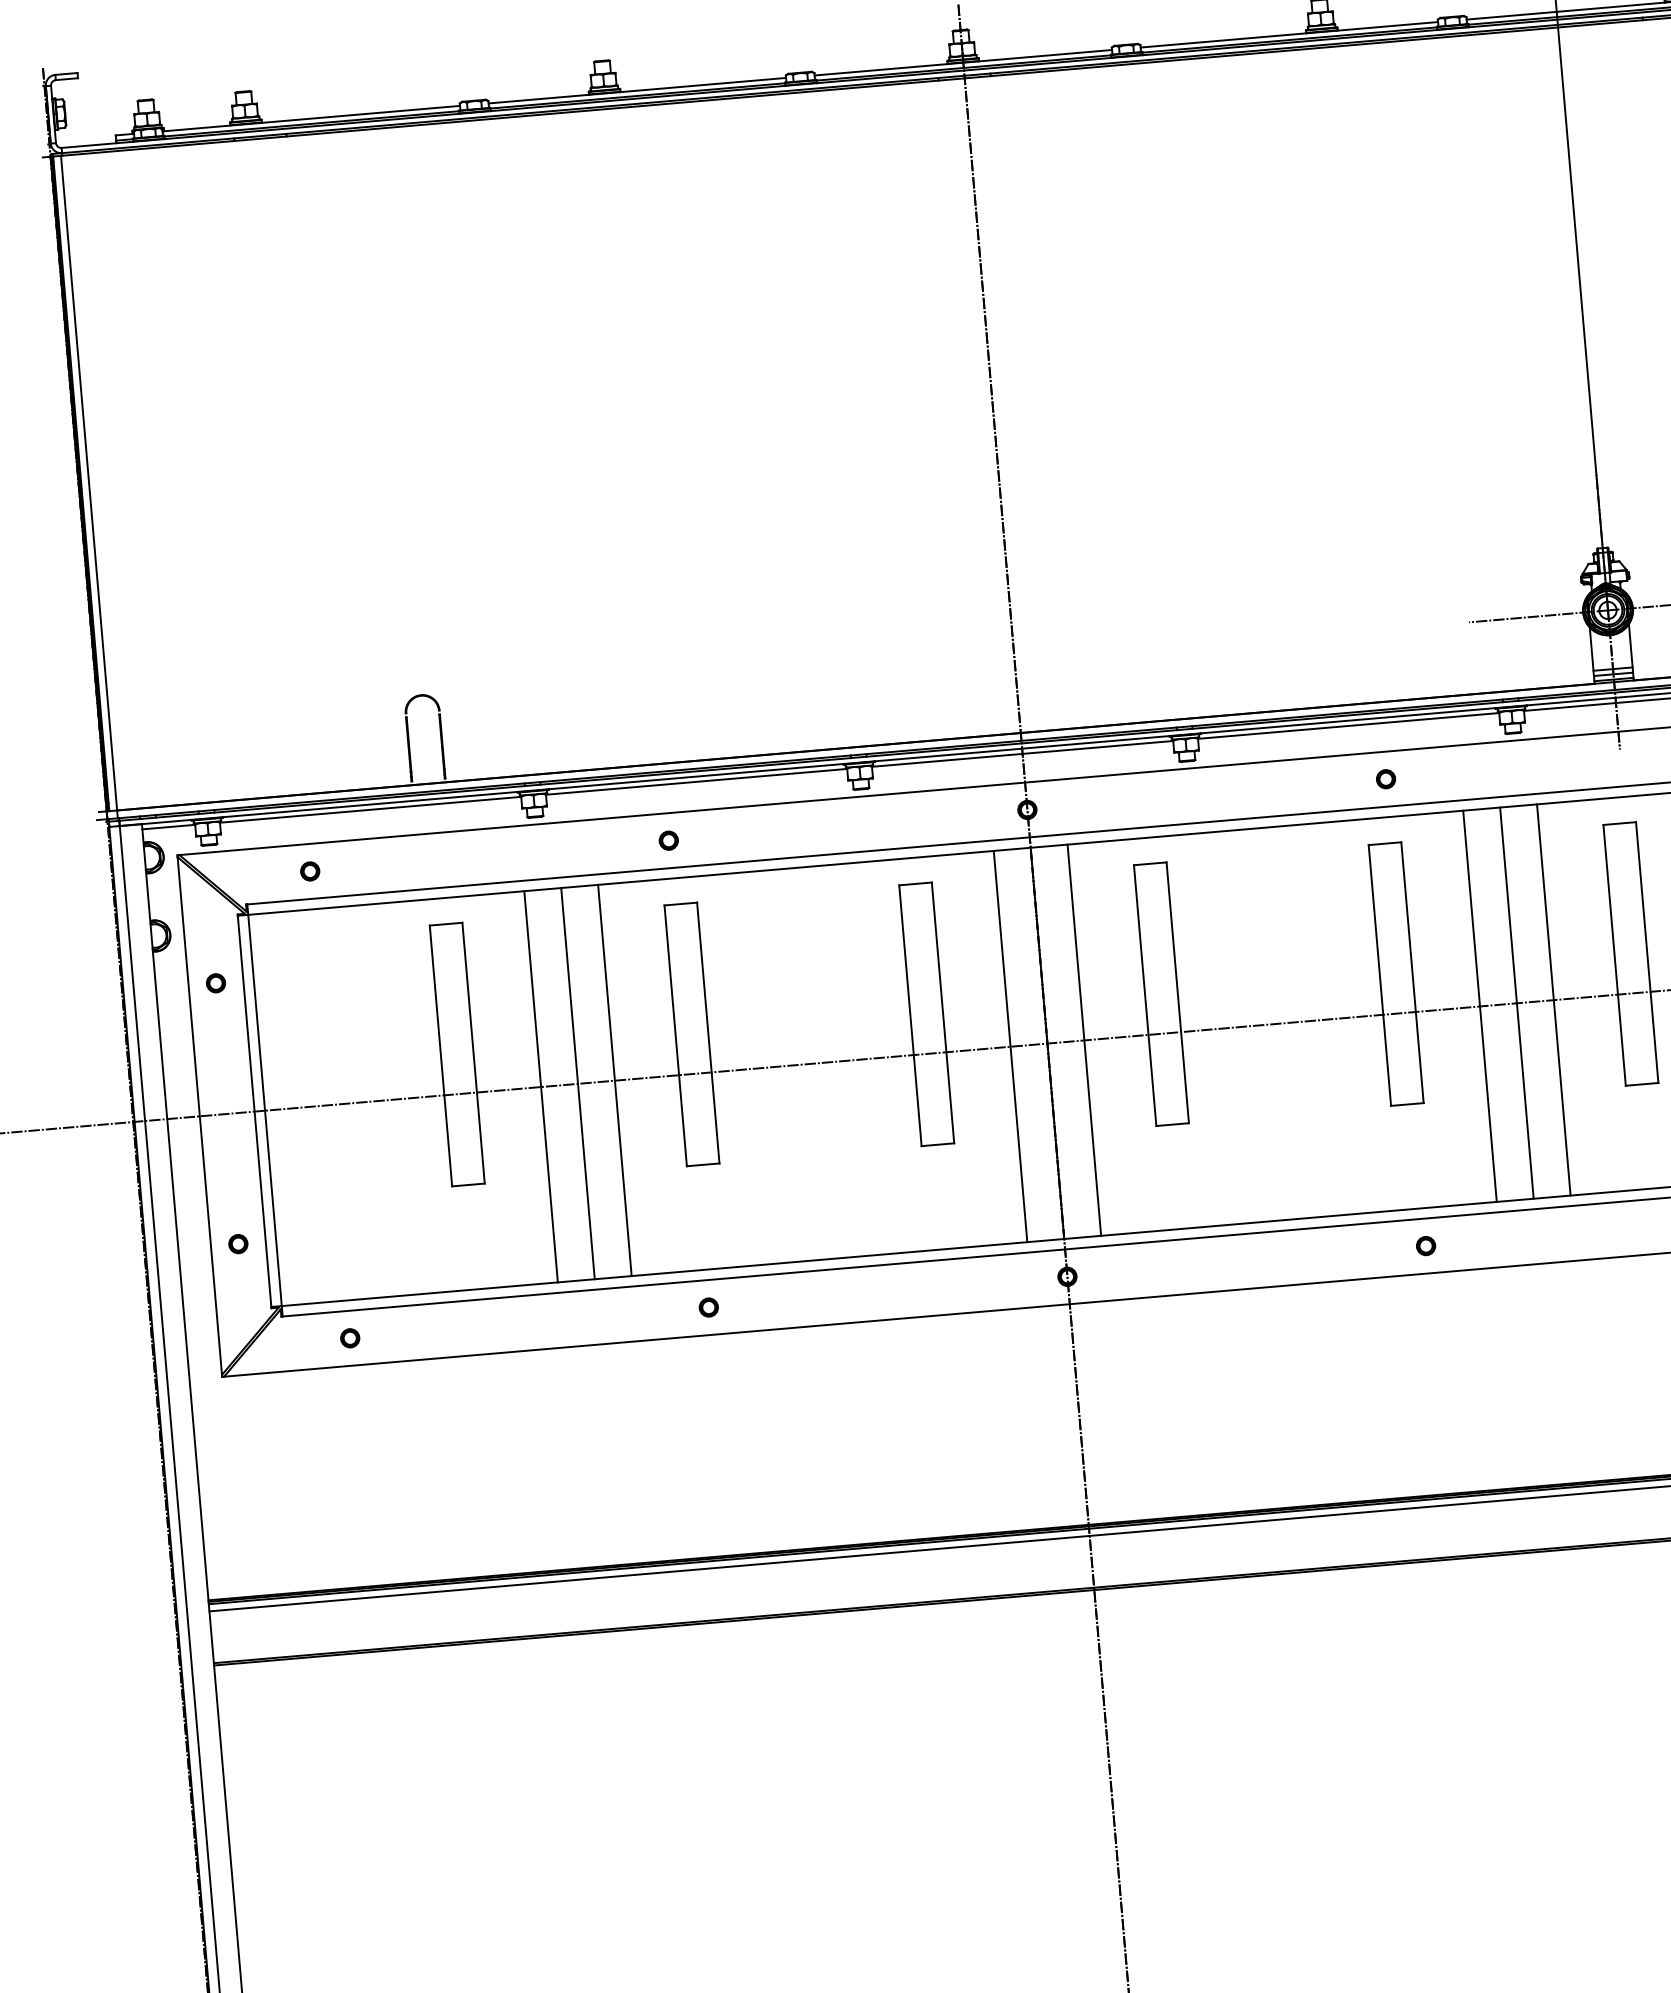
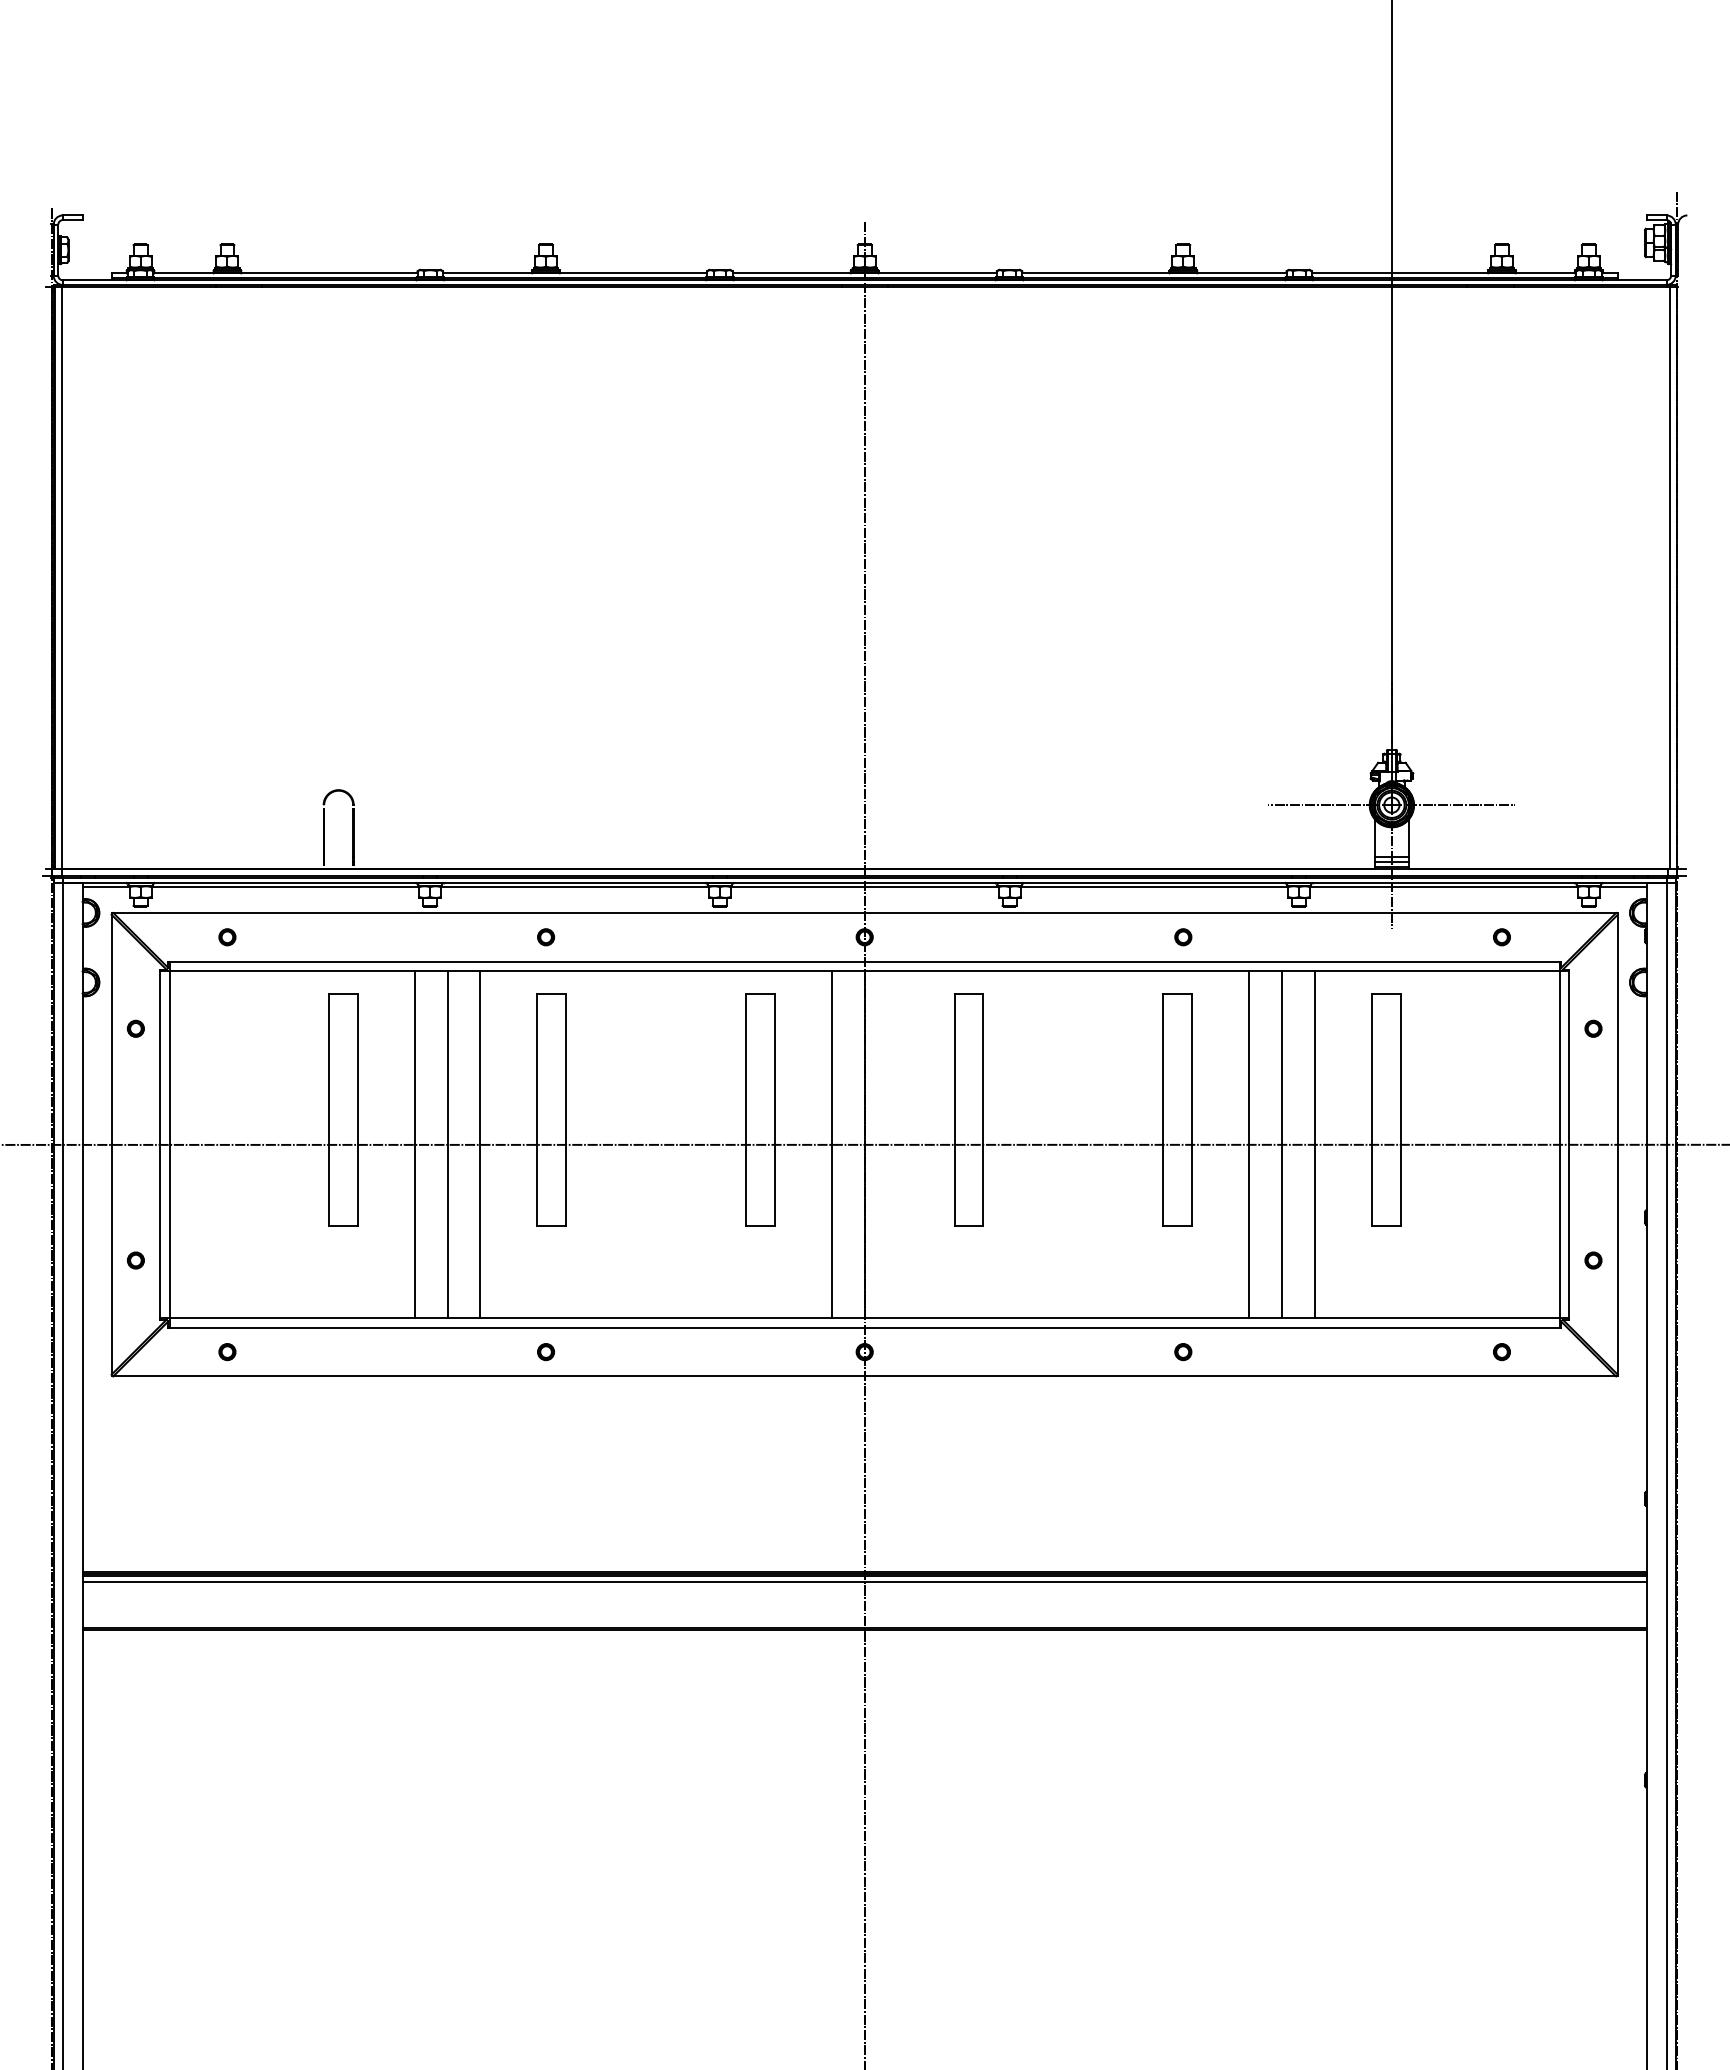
line: (1084, 1040) -> (897, 1144), removed

